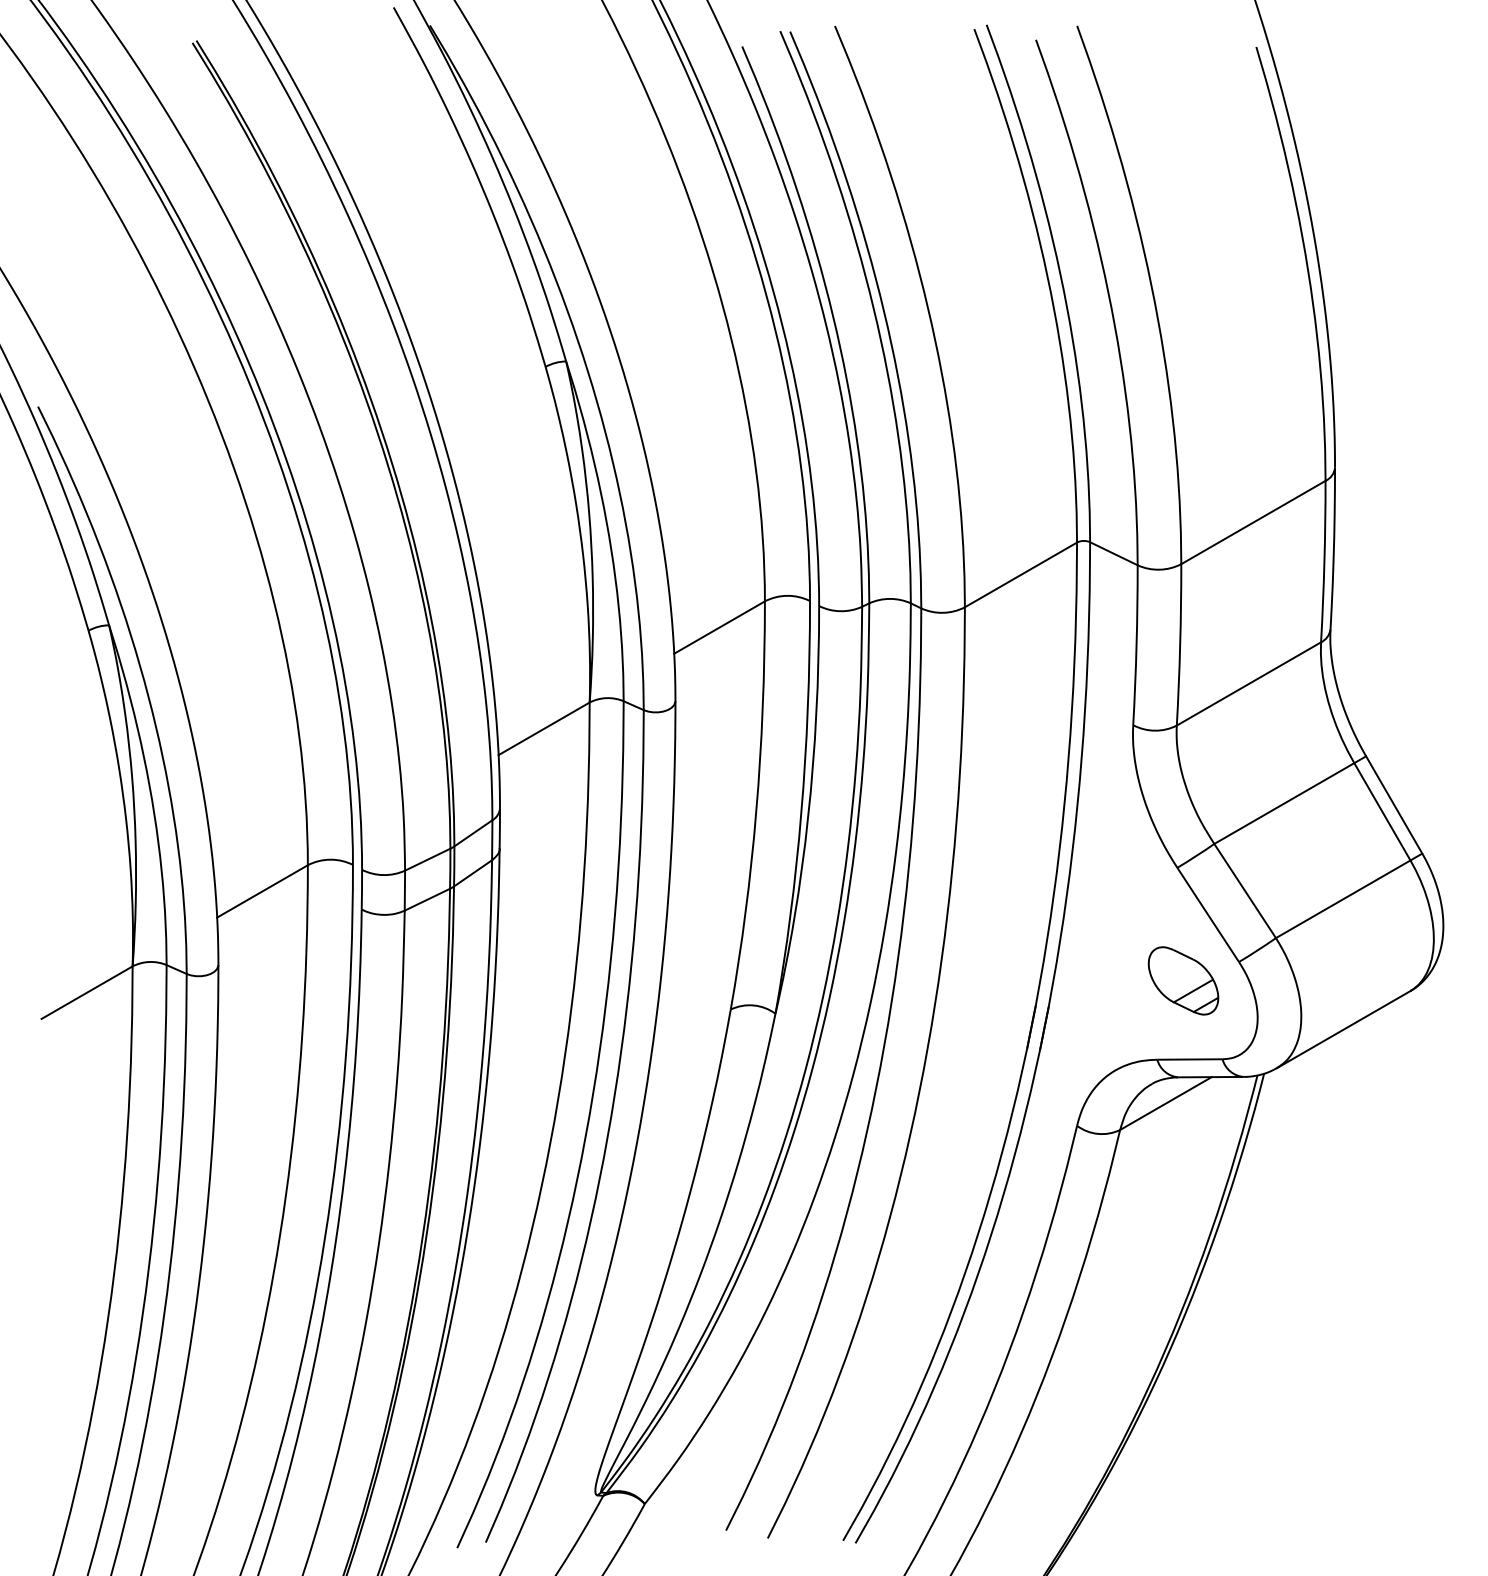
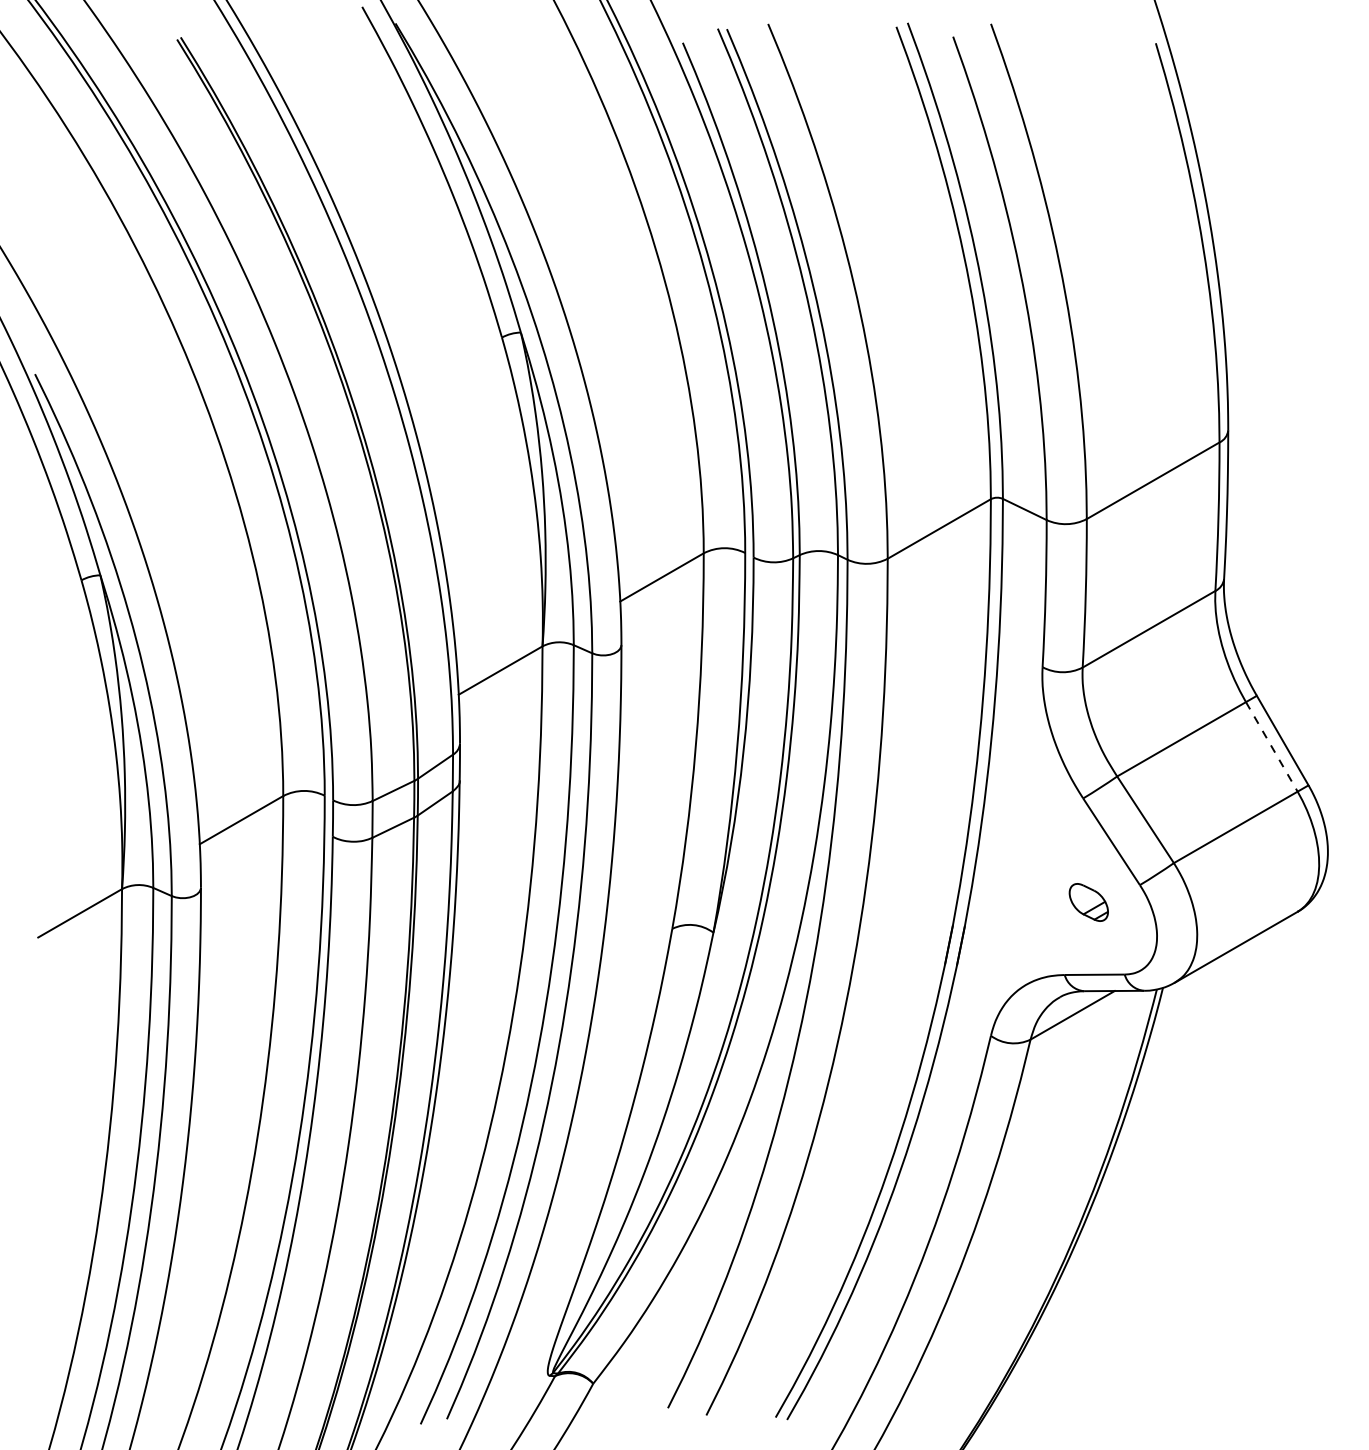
line: (1382, 812) -> (1271, 747), solid -> dashed
part: (1183, 980) -> (1088, 902), size x0.6

